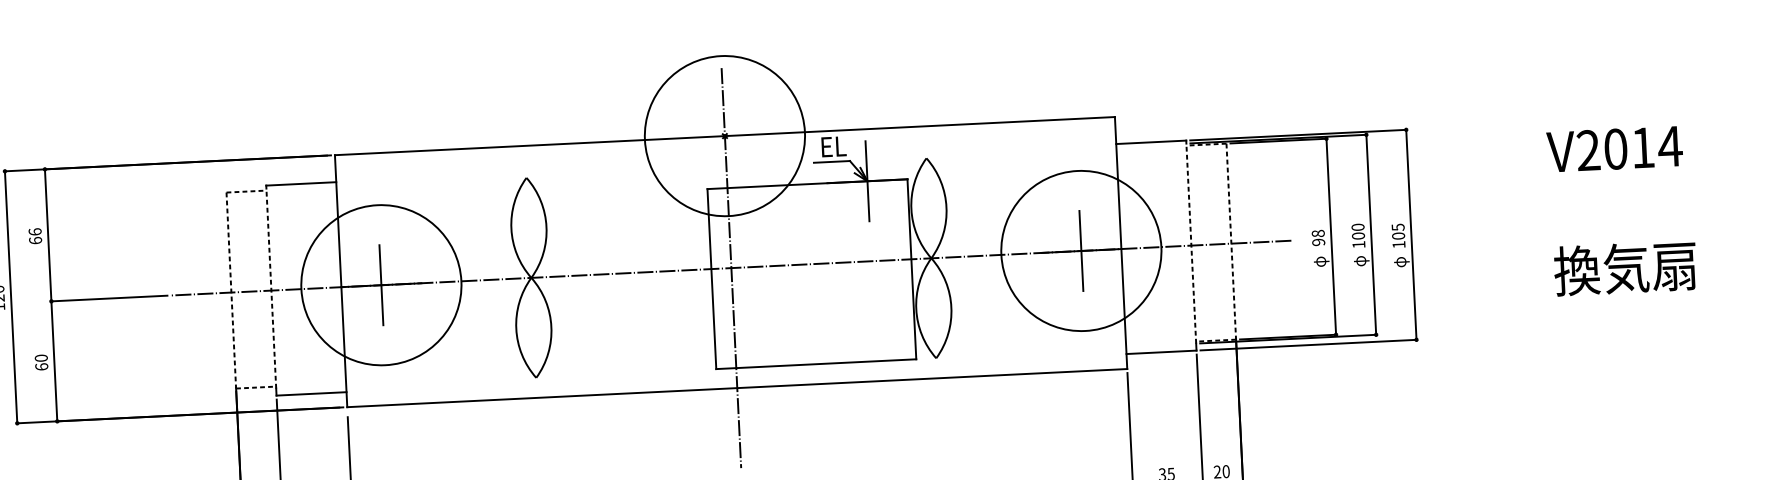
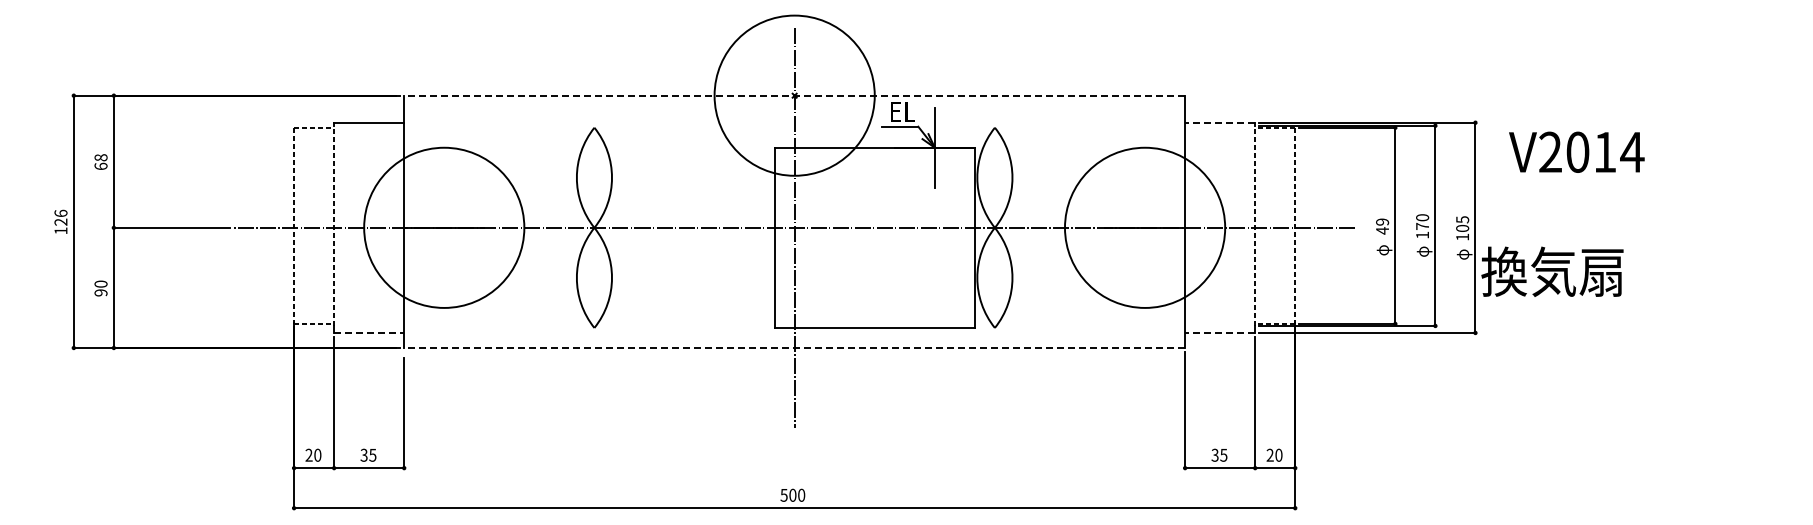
line: (724, 135) -> (794, 95), solid -> dashed
line: (1150, 142) -> (1219, 122), solid -> dashed
text: (1614, 148) -> (1576, 151), moved
text: (34, 231) -> (100, 157), 66 -> 68
text: (1358, 235) -> (1422, 225), 100 -> 170
text: (1318, 238) -> (1382, 226), 98 -> 49
line: (1081, 250) -> (1145, 227), removed
text: (1625, 268) -> (1552, 271), moved
line: (381, 284) -> (444, 227), removed
line: (1160, 351) -> (1219, 332), solid -> dashed
text: (41, 366) -> (100, 292), 60 -> 90
line: (737, 387) -> (794, 347), solid -> dashed
line: (311, 393) -> (369, 332), solid -> dashed

